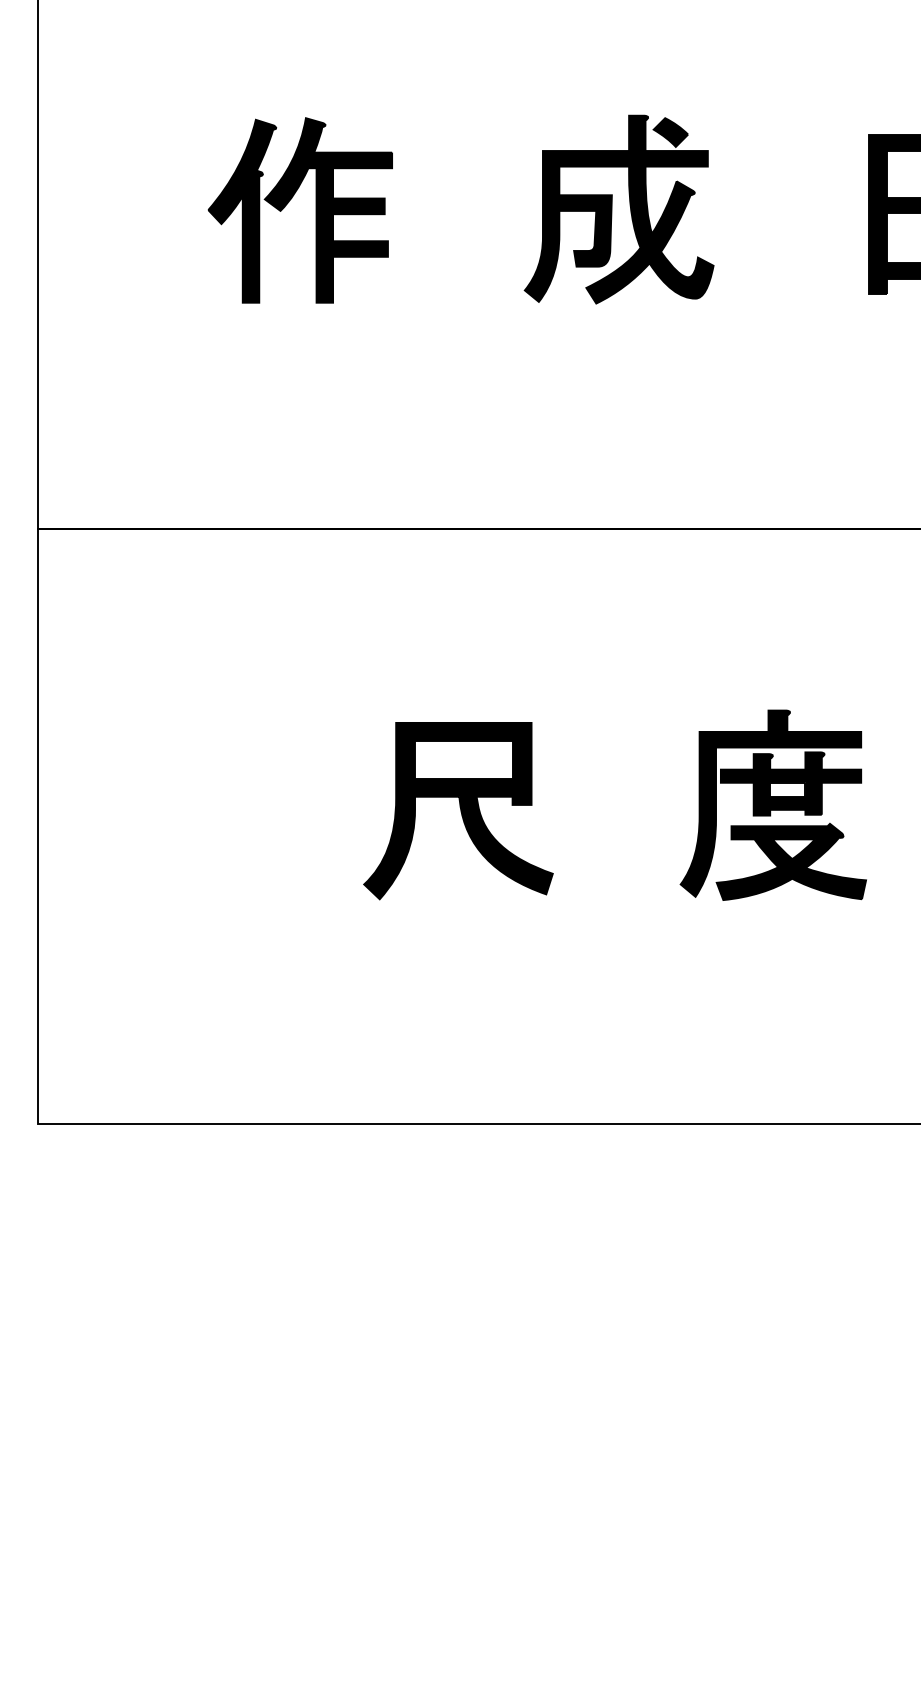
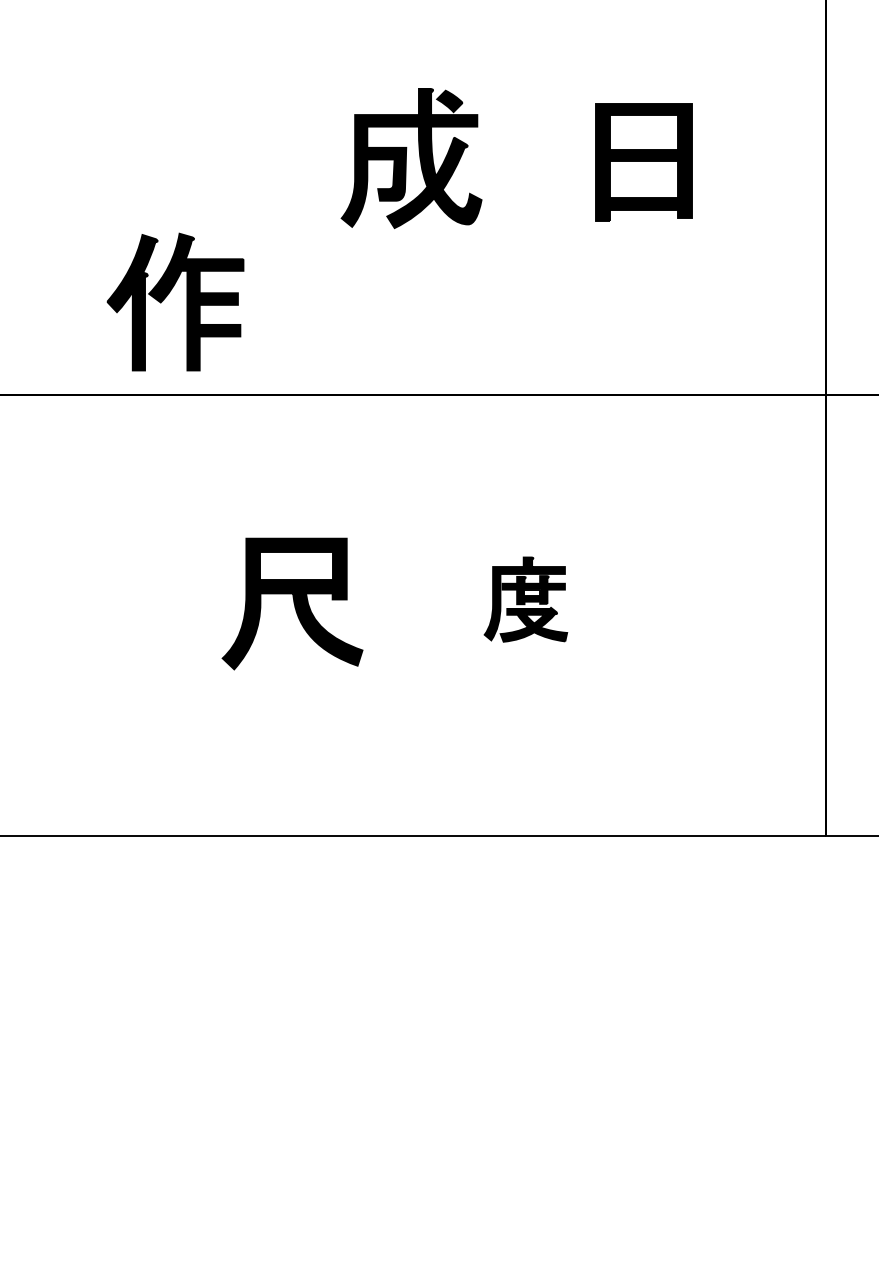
part: (289, 202) -> (167, 296), moved
part: (772, 804) -> (525, 599), size x0.6

